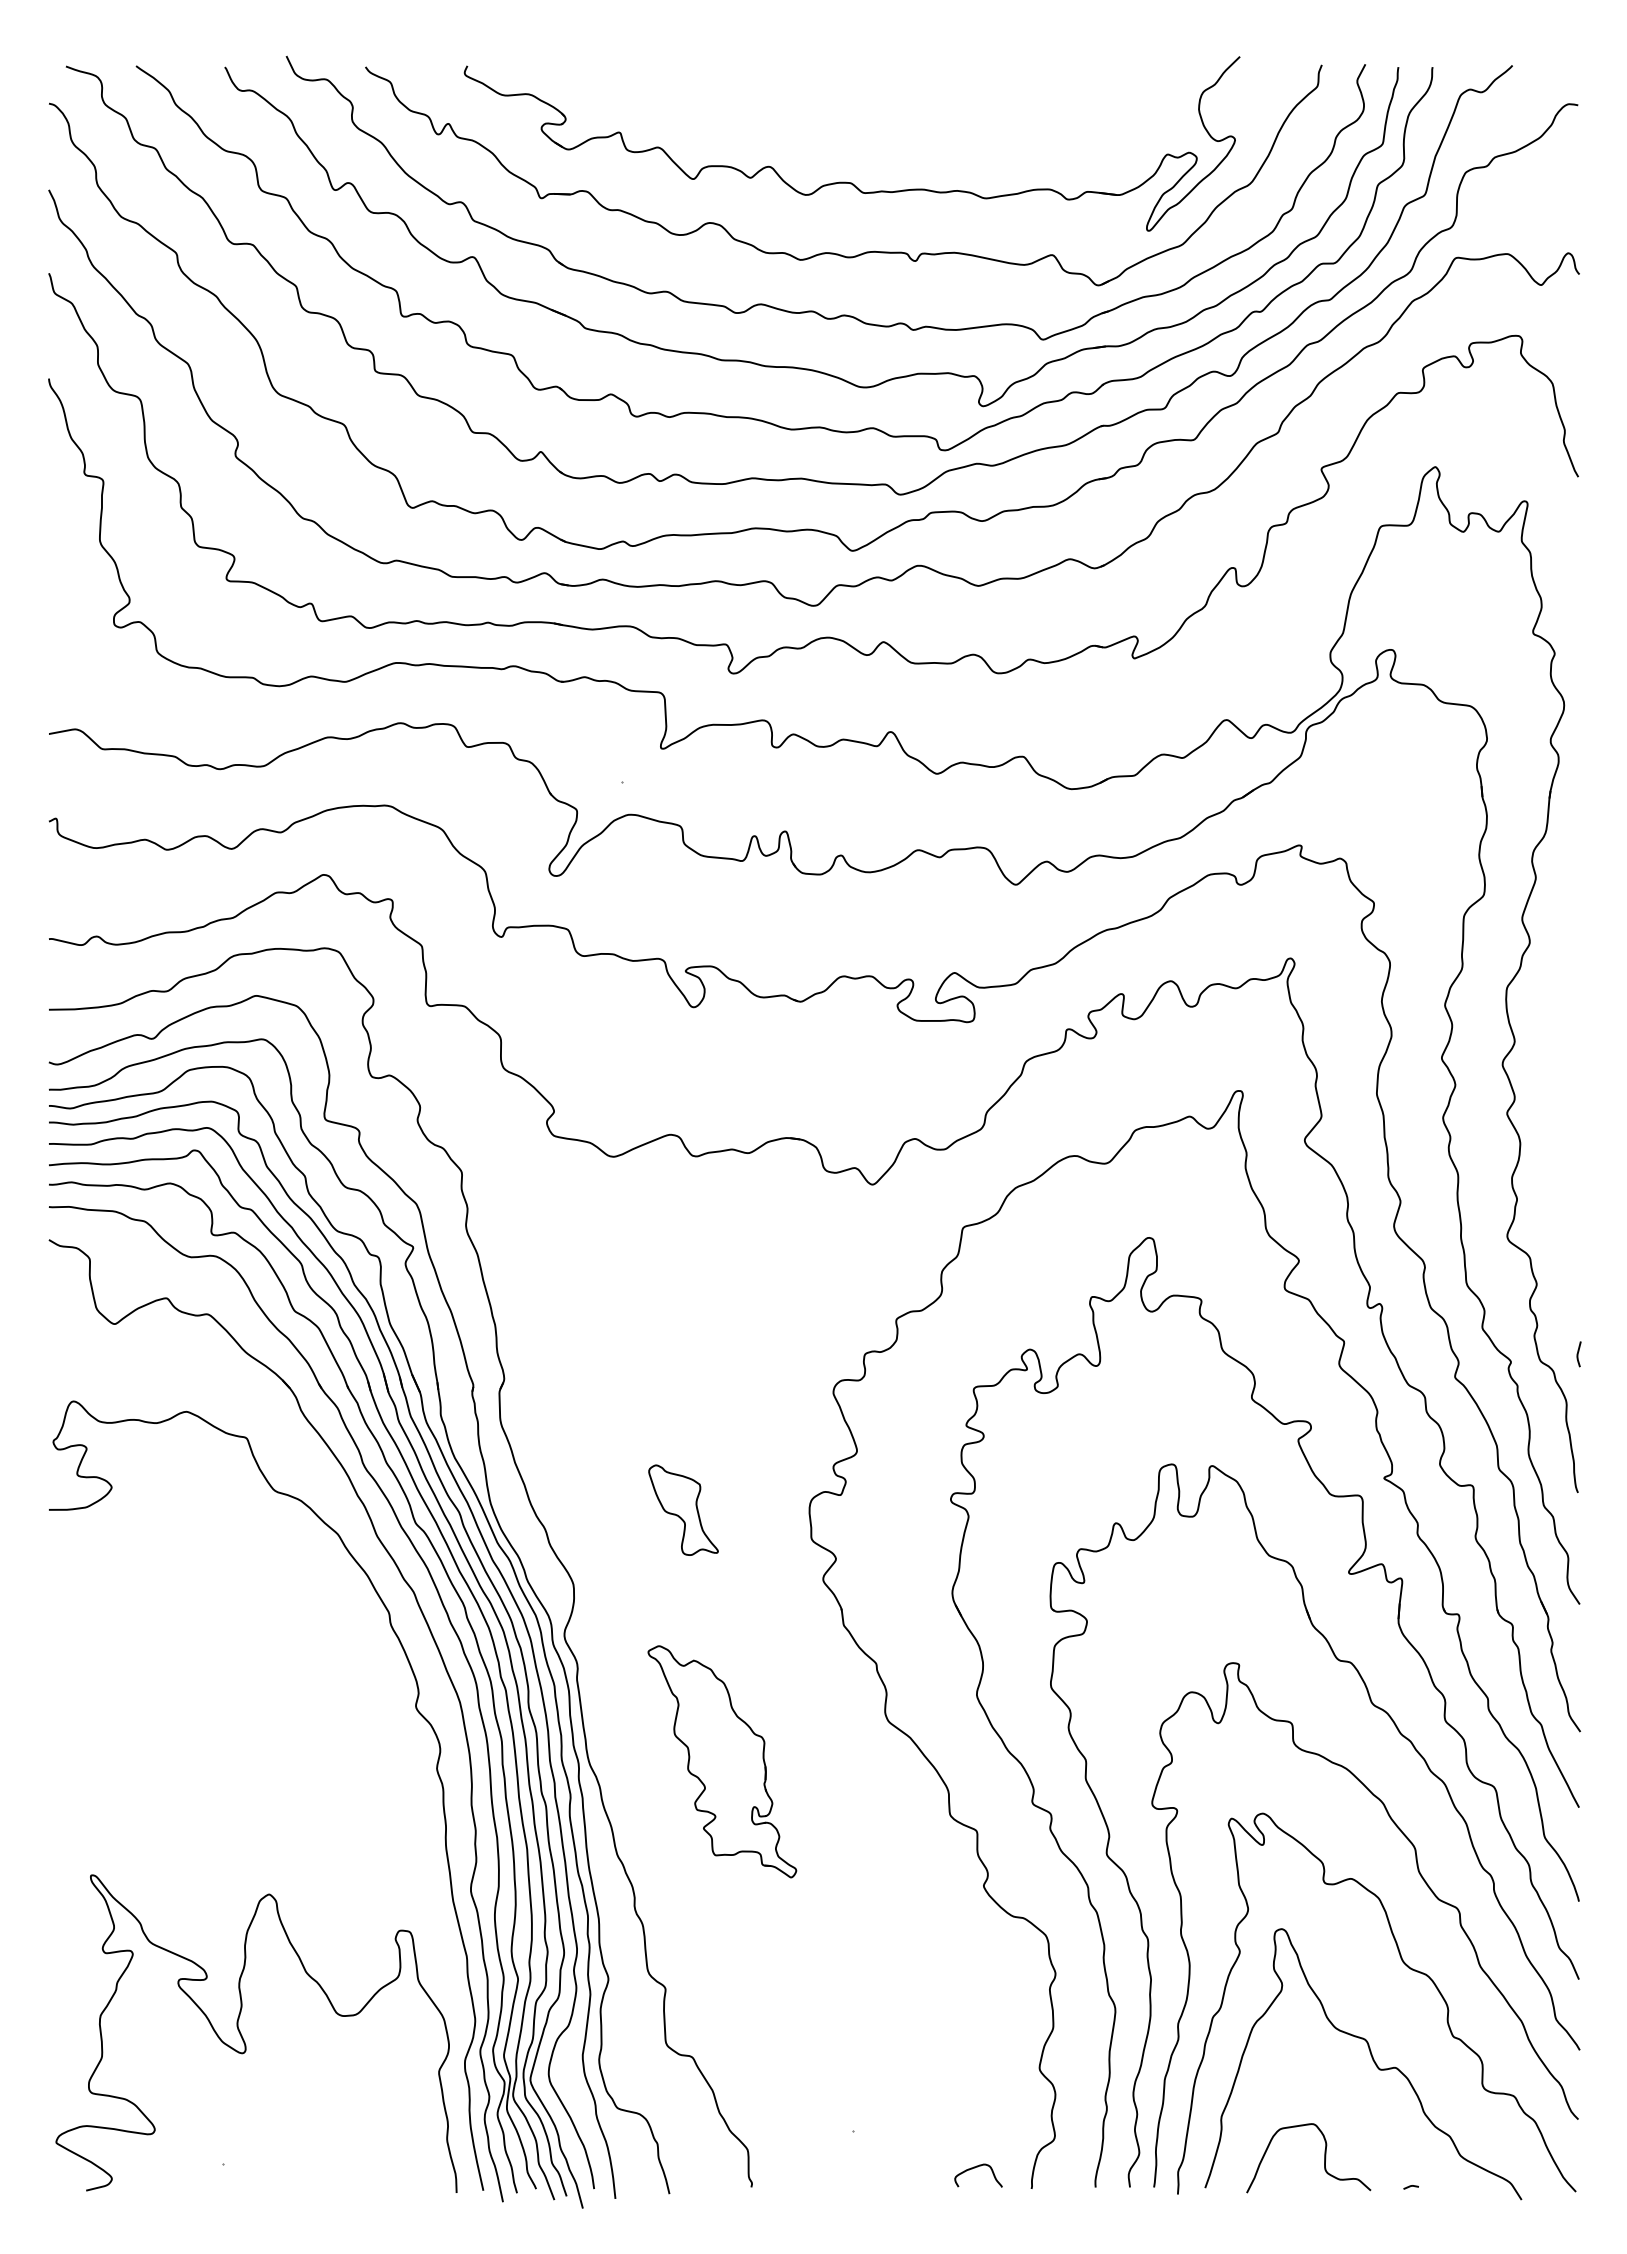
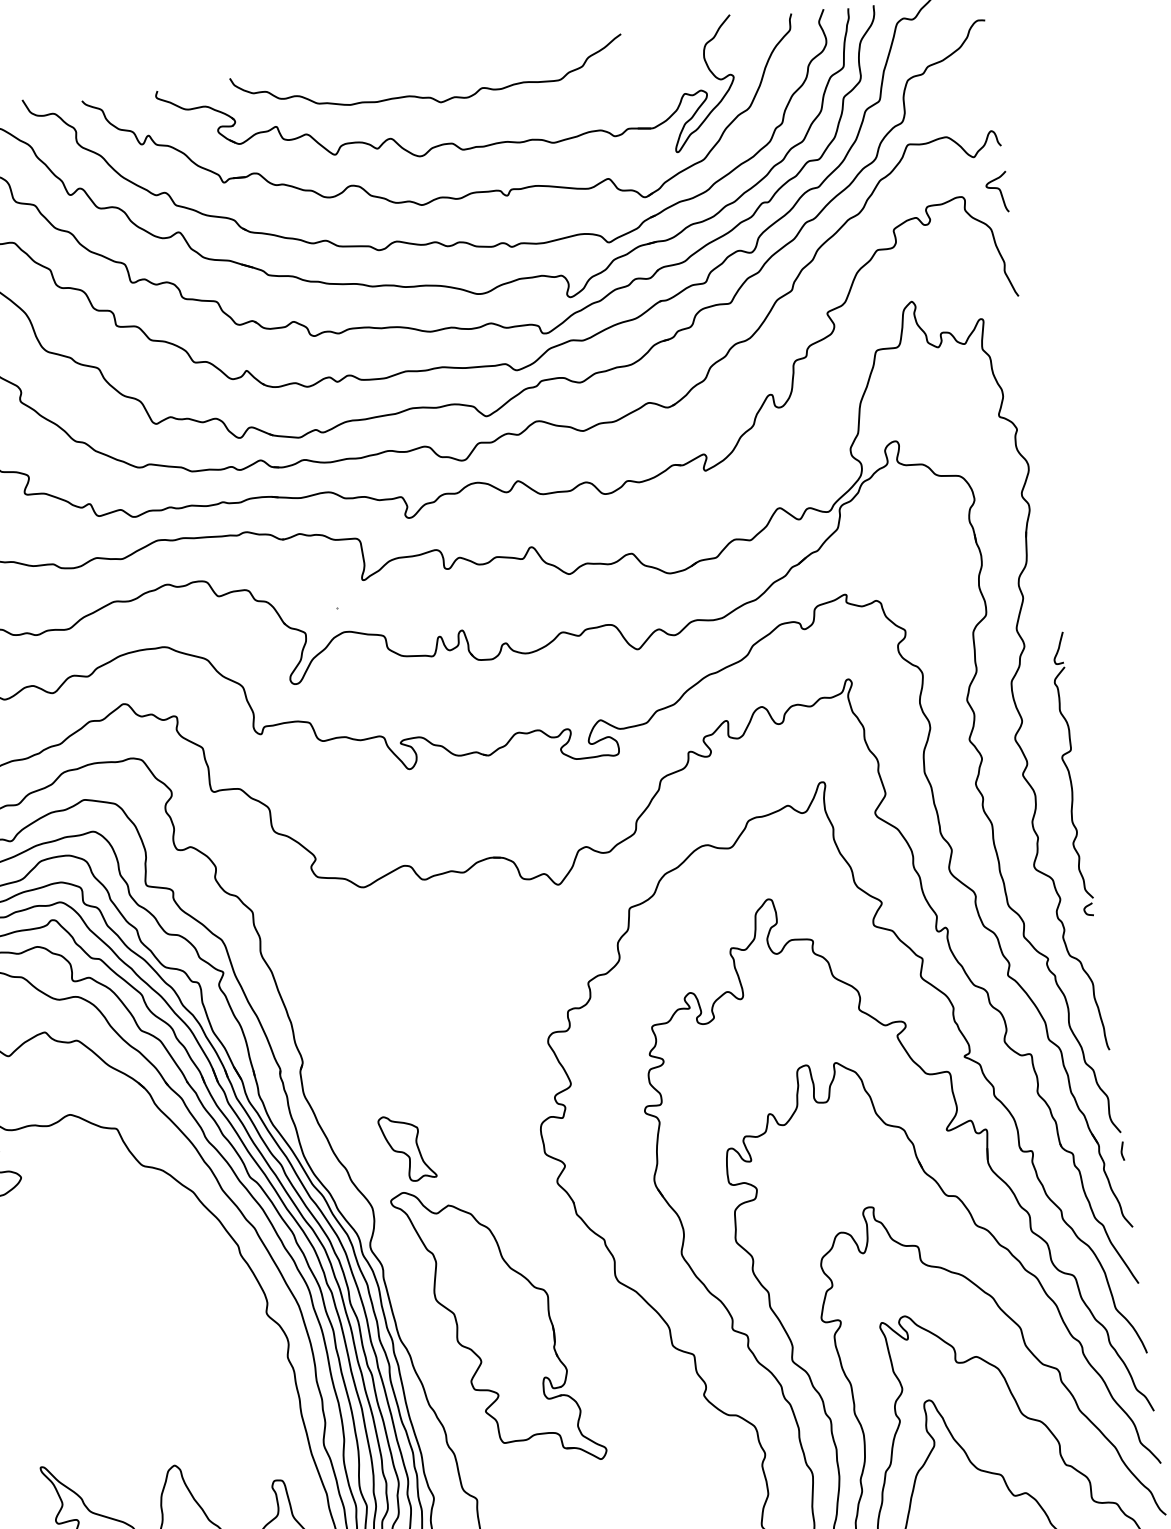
curve: (828, 117) -> (430, 96), added
curve: (1569, 333) -> (999, 190), added
part: (1572, 1120) -> (1072, 774), added
line: (1578, 1354) -> (1122, 1151), moved
part: (683, 1509) -> (407, 1147), moved
part: (722, 1761) -> (498, 1326), size x1.67

